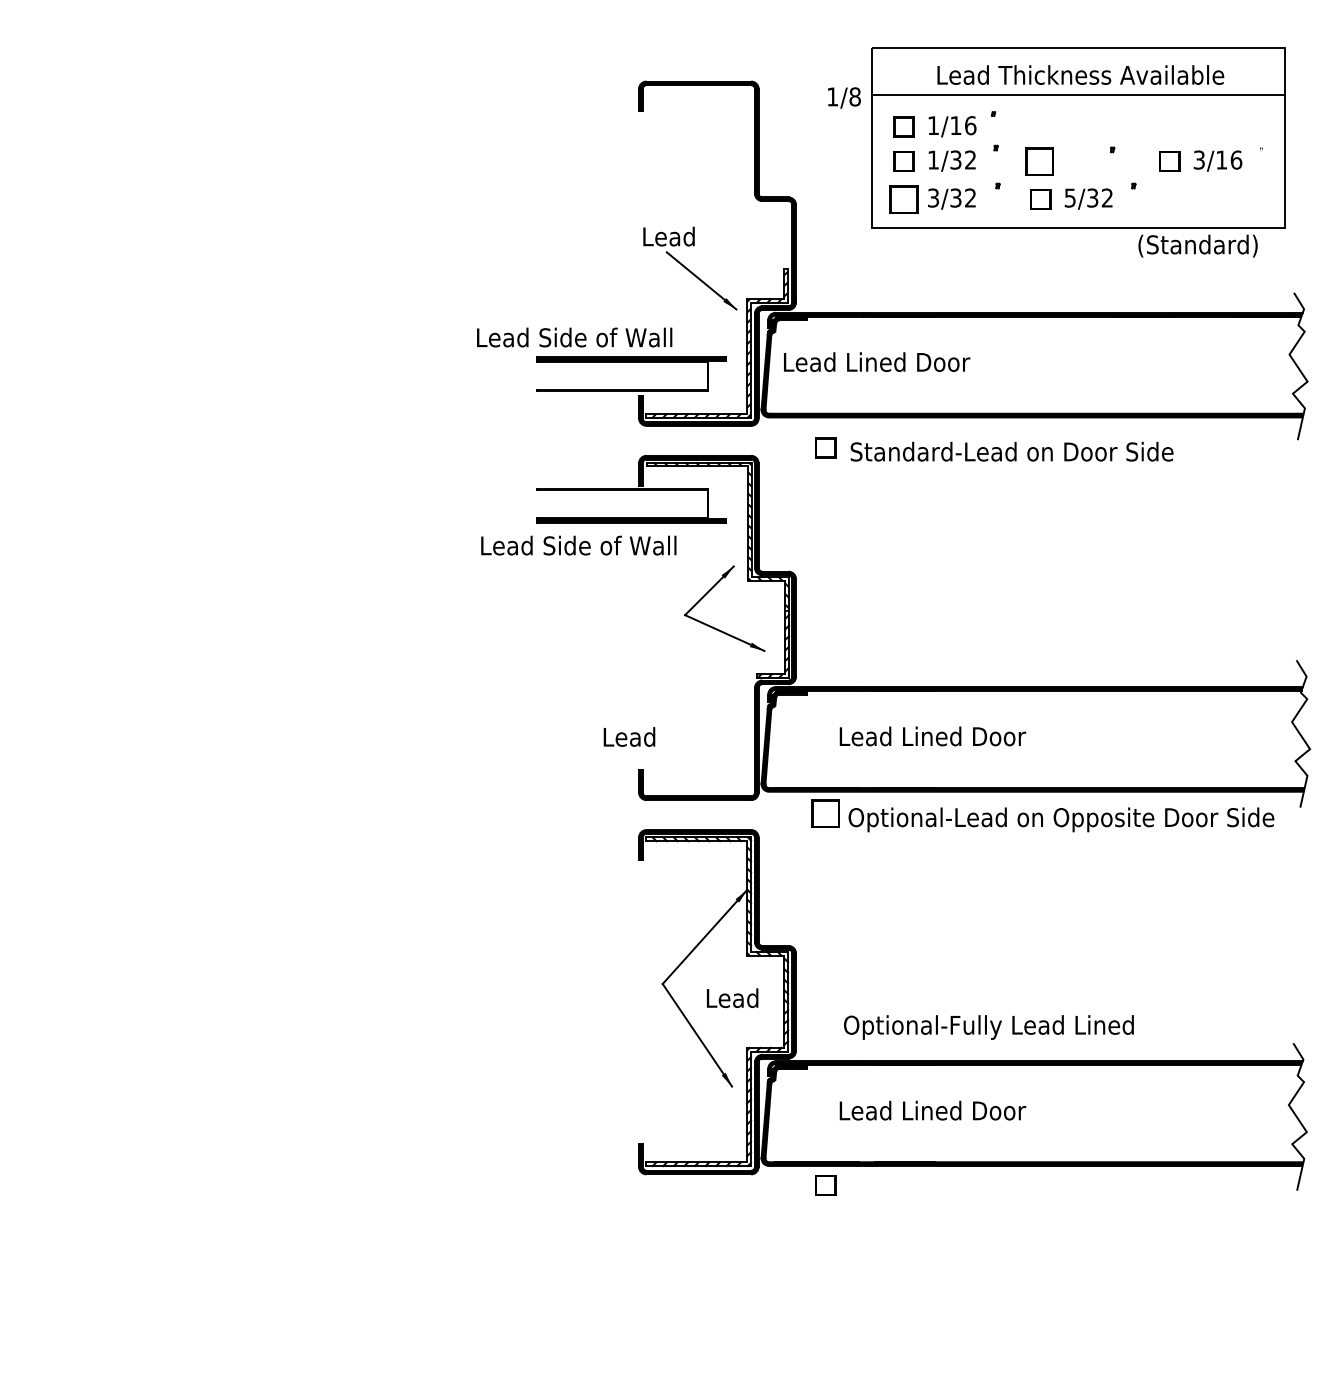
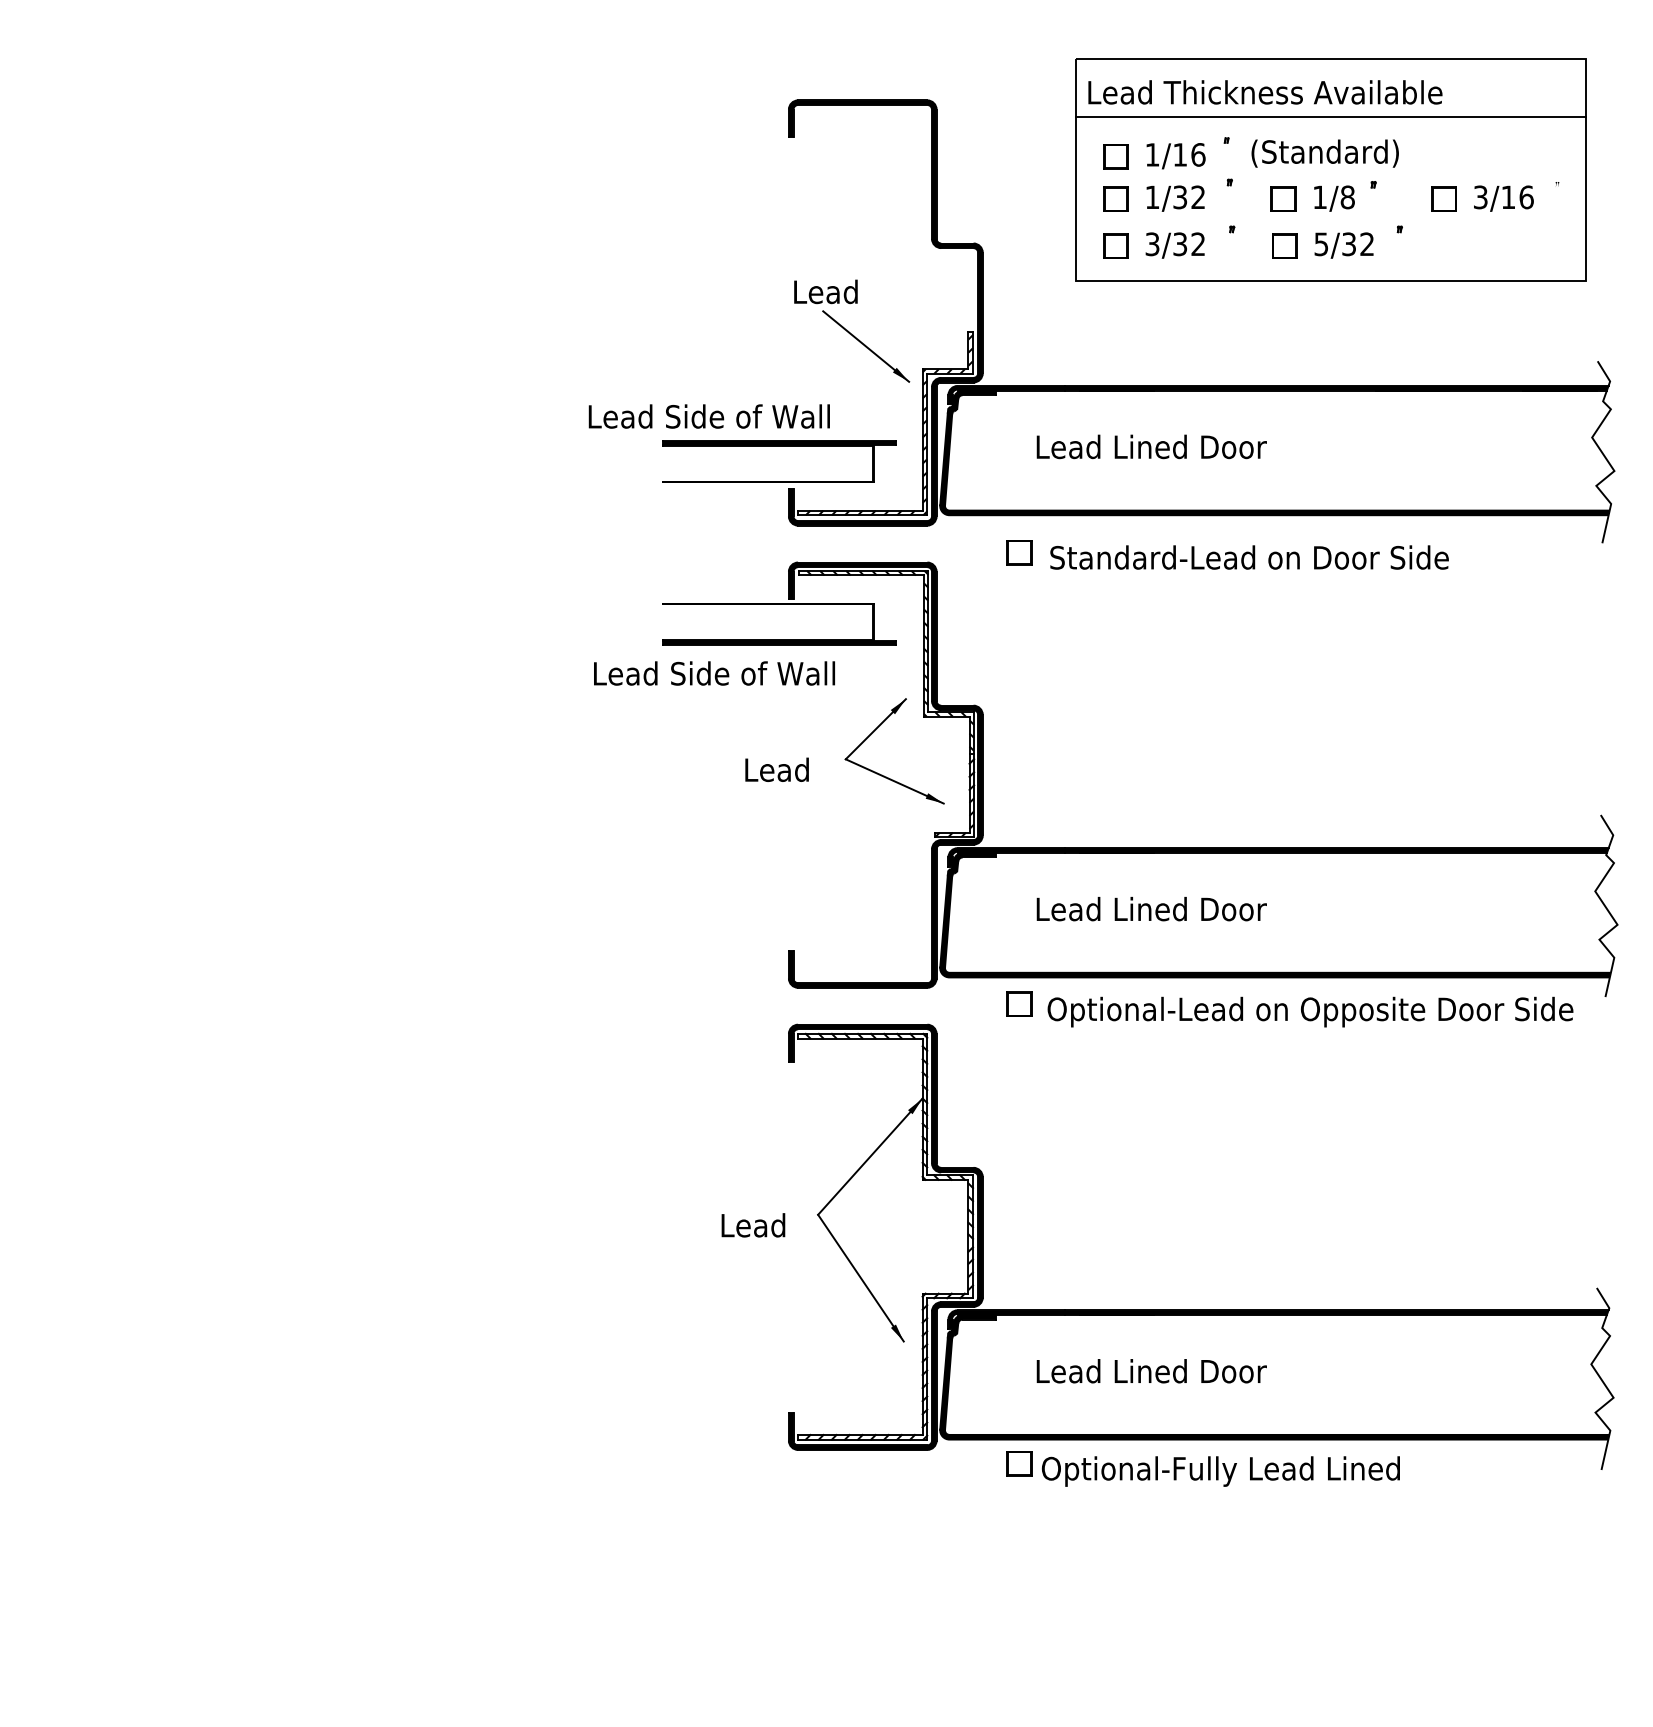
text: (1080, 75) -> (1265, 92), moved
text: (844, 97) -> (1334, 198), moved
part: (1039, 160) -> (1283, 198), size x0.71
part: (903, 199) -> (1115, 245), size x0.71
text: (1197, 246) -> (1324, 153), moved
text: (876, 361) -> (1151, 446), moved
text: (629, 736) -> (776, 769), moved
part: (825, 812) -> (1019, 1003), size x0.71
text: (732, 998) -> (753, 1225), moved
text: (988, 1027) -> (1220, 1471), moved

